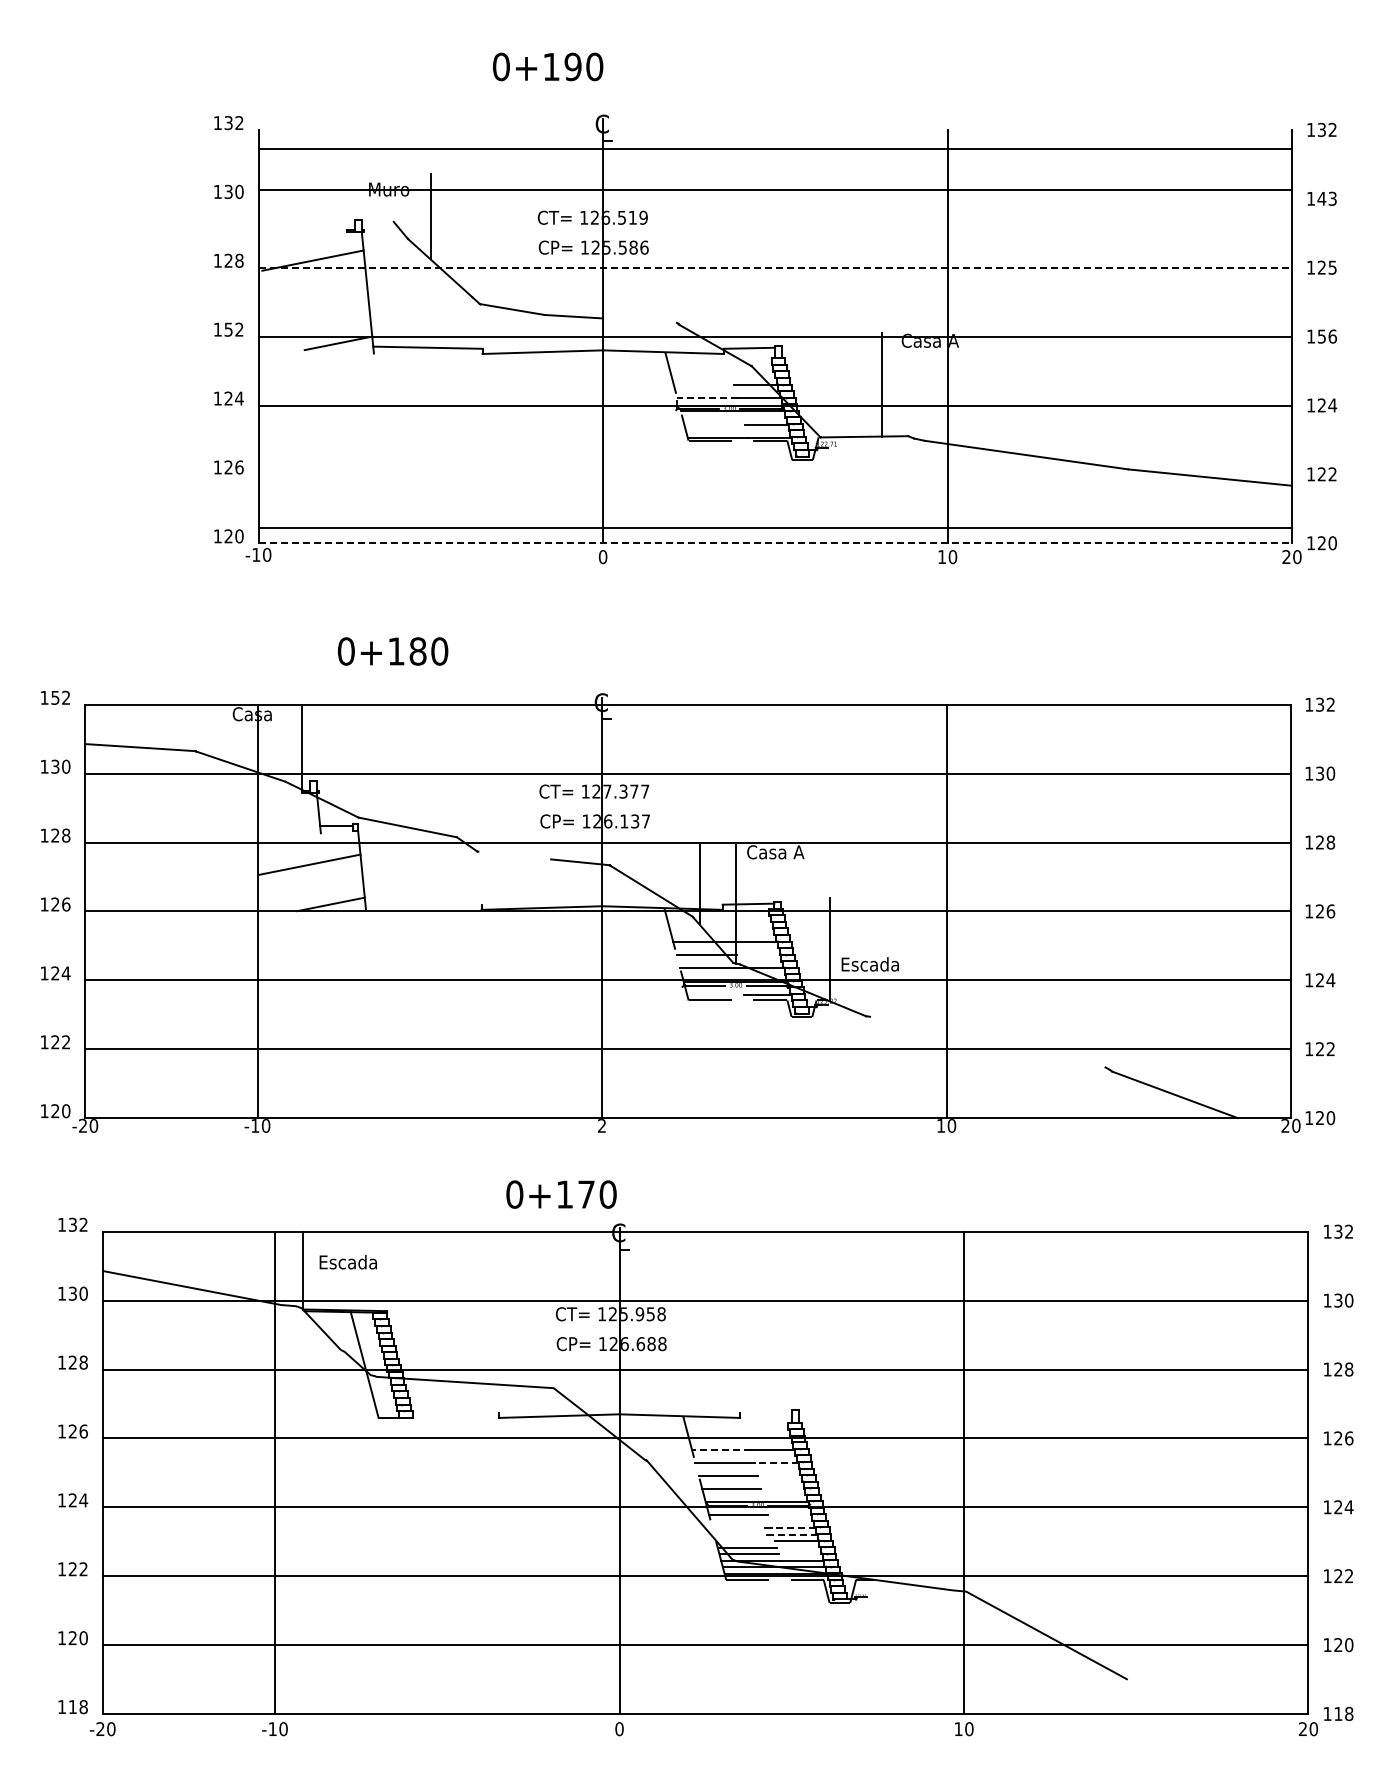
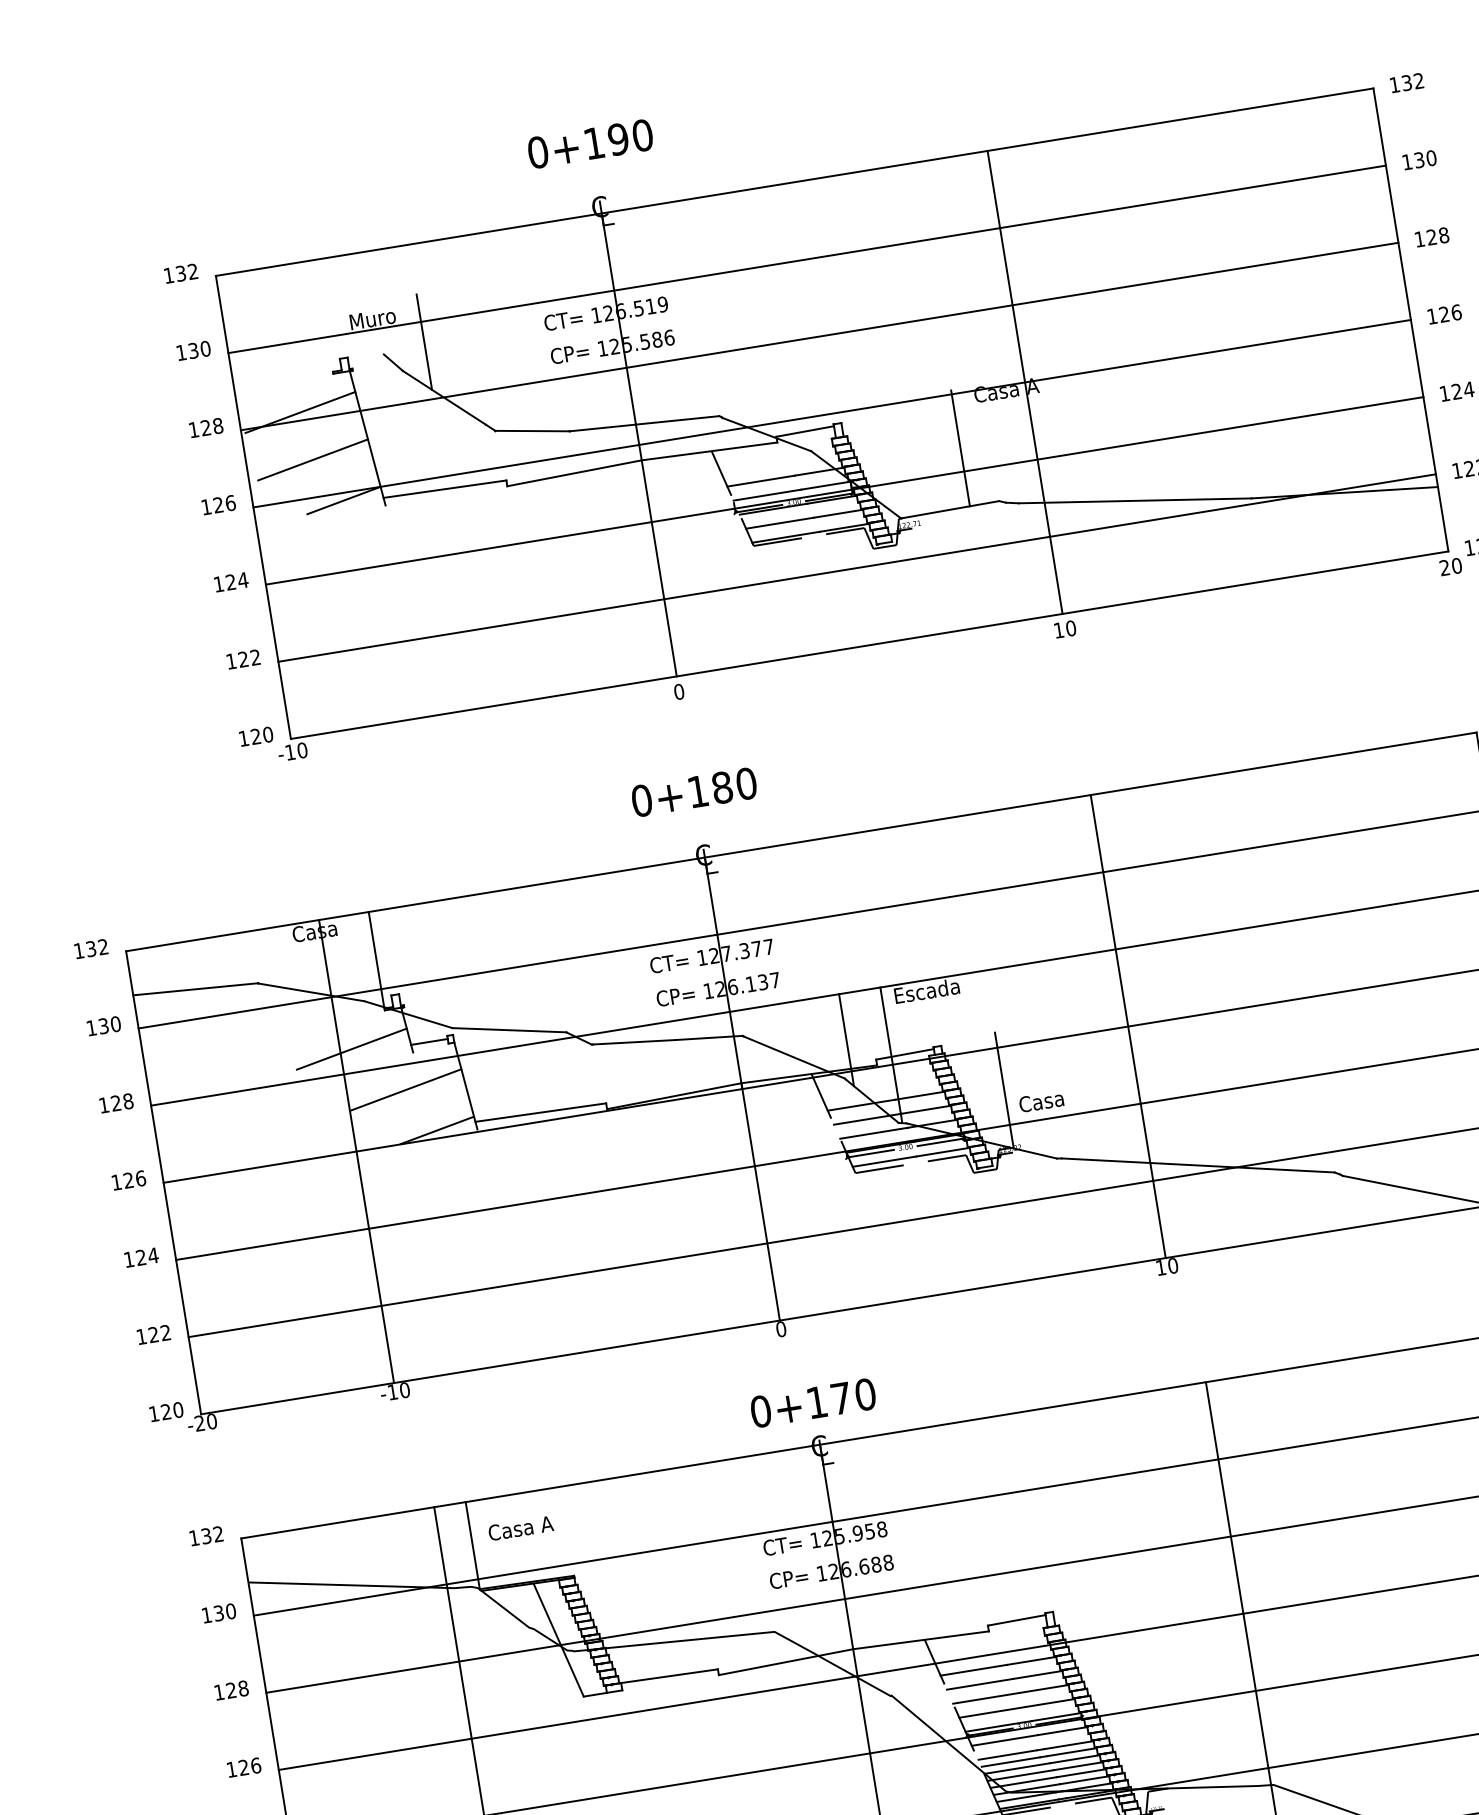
text: (548, 66) -> (590, 143), moved
line: (775, 148) -> (807, 258), moved
line: (775, 189) -> (794, 181), moved
text: (1326, 198) -> (1424, 158), 143 -> 130
line: (775, 267) -> (819, 336), dashed -> solid
text: (1332, 267) -> (1443, 235), 125 -> 128
line: (316, 303) -> (312, 459), added
line: (639, 320) -> (677, 420), added
text: (233, 329) -> (223, 504), 152 -> 126
text: (1321, 336) -> (1443, 314), 156 -> 126
line: (703, 385) -> (760, 481), added
line: (707, 398) -> (767, 495), dashed -> solid
line: (714, 424) -> (779, 523), added
text: (239, 467) -> (255, 657), 126 -> 122
line: (775, 528) -> (857, 568), moved
line: (775, 543) -> (869, 645), dashed -> solid
text: (392, 651) -> (693, 792), moved
text: (55, 697) -> (91, 948), 152 -> 132
line: (267, 821) -> (351, 1049), added
text: (776, 851) -> (926, 990), Casa A -> Escada
line: (514, 855) -> (634, 1042), added
line: (423, 903) -> (540, 1112), added
line: (759, 955) -> (926, 1109), added
text: (869, 964) -> (1051, 1099), Escada -> Casa
line: (715, 994) -> (884, 1161), added
line: (987, 1041) -> (1197, 1164), added
text: (601, 1125) -> (780, 1328), 2 -> 0
text: (561, 1194) -> (813, 1402), moved
text: (347, 1262) -> (520, 1528), Escada -> Casa A
line: (455, 1411) -> (668, 1675), added
line: (765, 1411) -> (1016, 1619), added
line: (721, 1449) -> (973, 1670), dashed -> solid
line: (776, 1462) -> (1037, 1674), dashed -> solid
line: (779, 1475) -> (1043, 1688), added
line: (783, 1488) -> (1050, 1702), added
line: (790, 1515) -> (1063, 1731), added
line: (739, 1528) -> (1008, 1755), added
line: (793, 1528) -> (1068, 1745), dashed -> solid
line: (740, 1534) -> (1010, 1761), added
line: (795, 1534) -> (1072, 1751), dashed -> solid
line: (745, 1541) -> (1017, 1768), added
line: (798, 1547) -> (1077, 1765), added
line: (800, 1554) -> (1081, 1773), added

